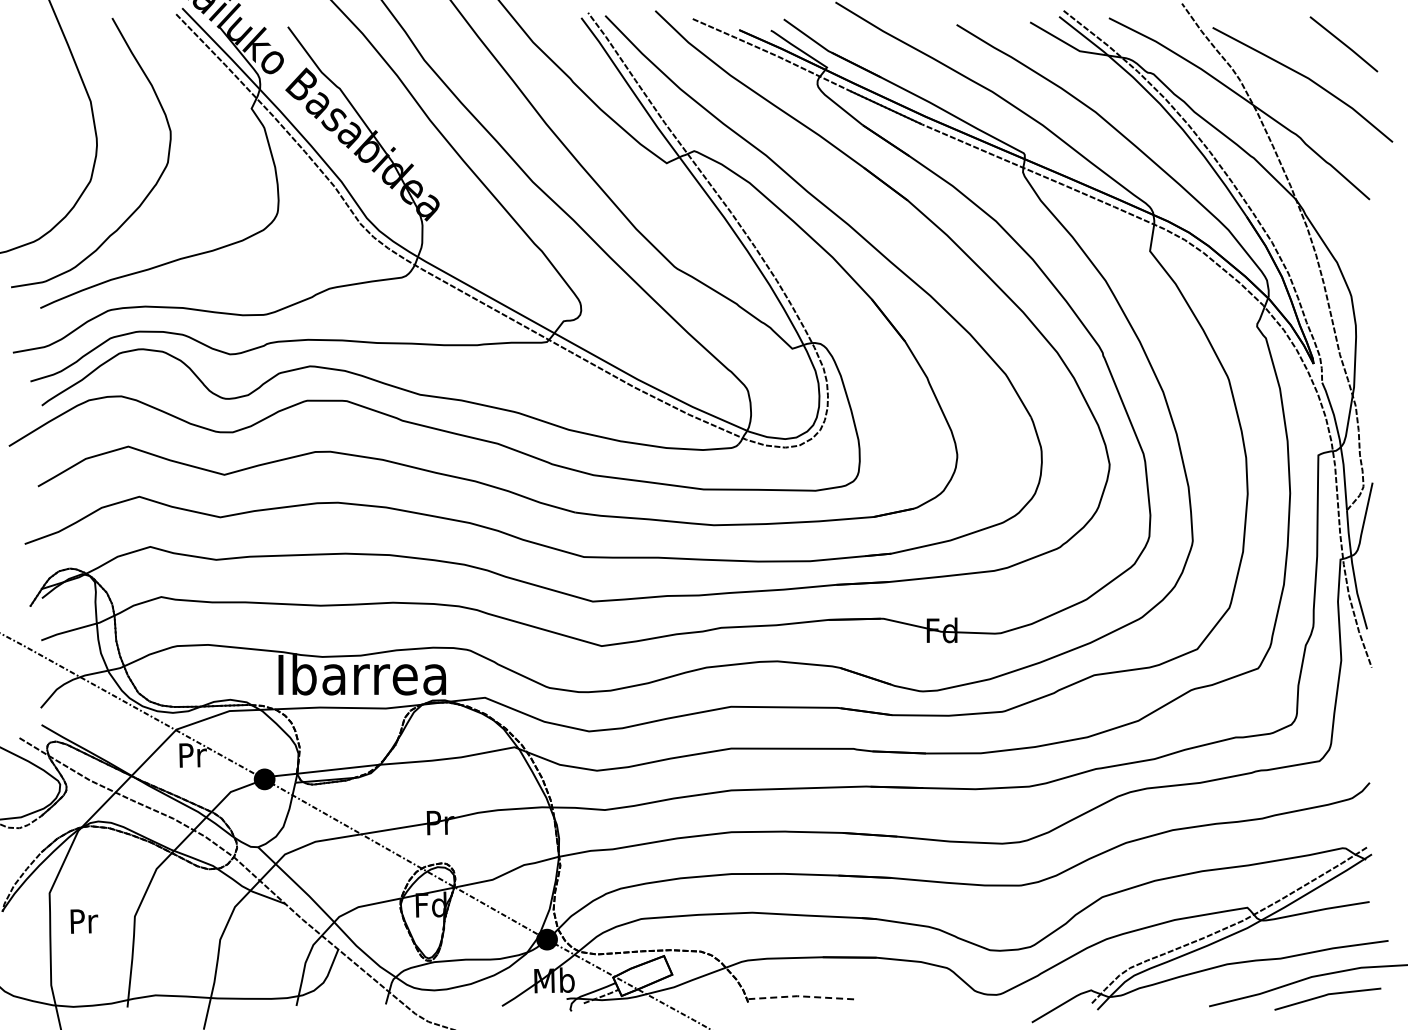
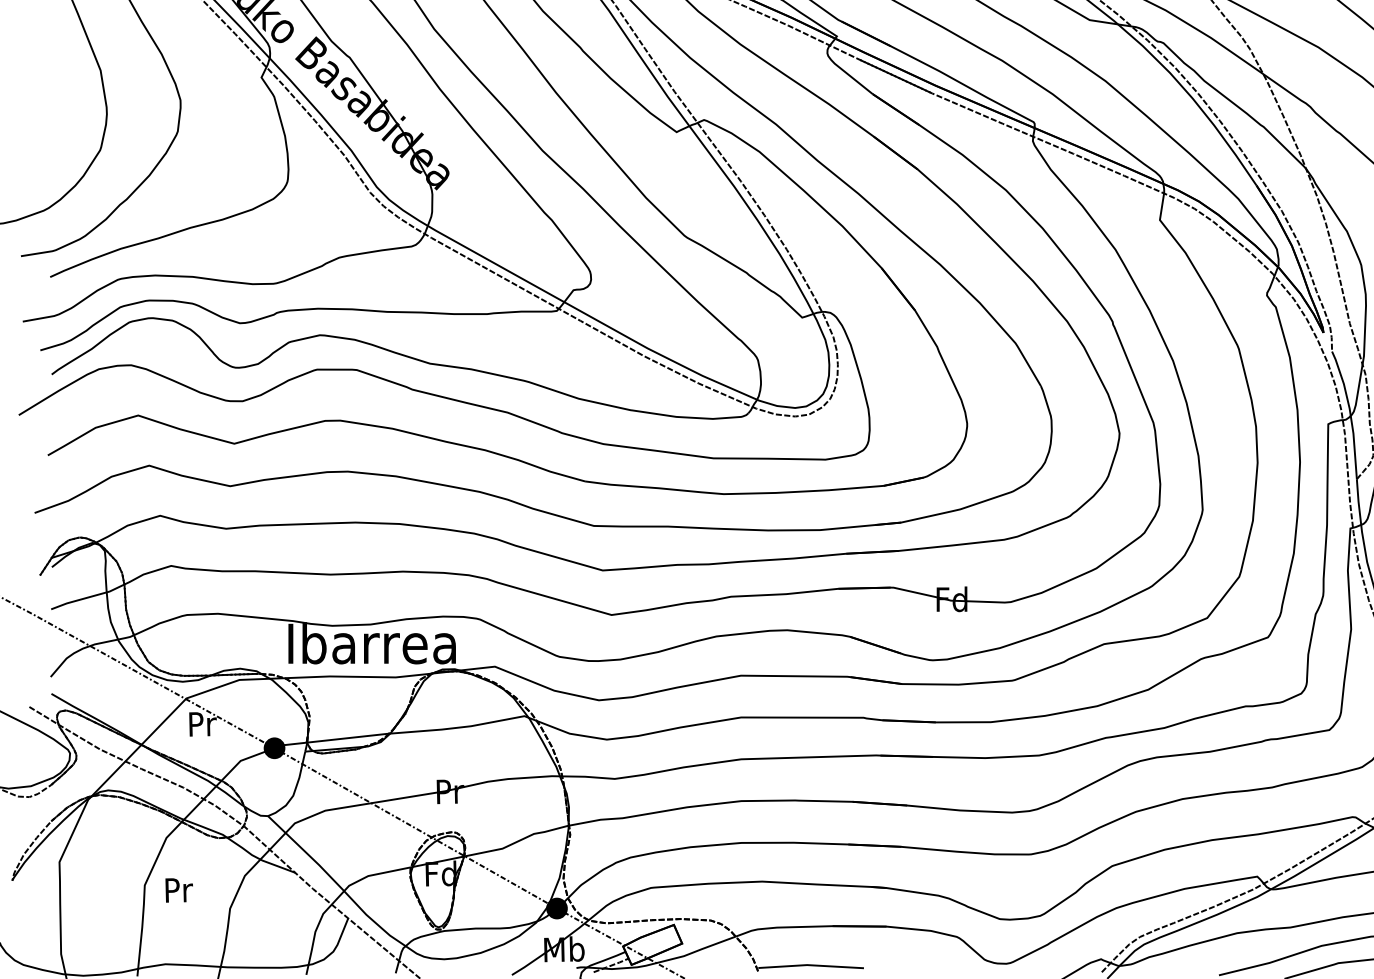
text: (84, 921) -> (179, 890), moved
line: (800, 996) -> (810, 965), dashed -> solid

